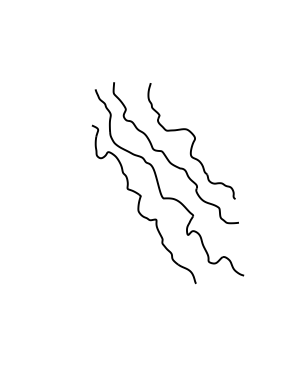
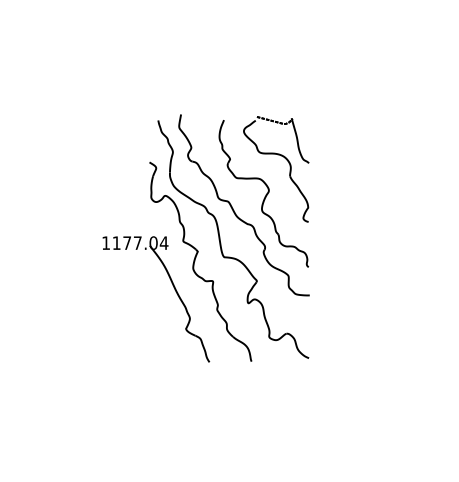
part: (210, 118) -> (289, 169), added
part: (125, 232) -> (175, 292), added

